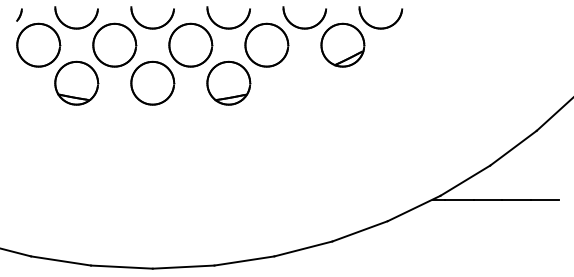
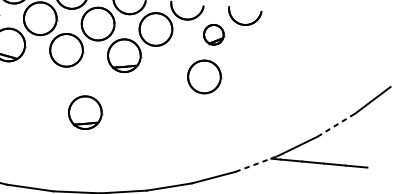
part: (342, 44) -> (213, 34), size x0.6
part: (335, 100) -> (204, 76), added
line: (513, 147) -> (336, 124), solid -> dashed
part: (184, 161) -> (85, 112), added
line: (414, 208) -> (256, 164), solid -> dashed

